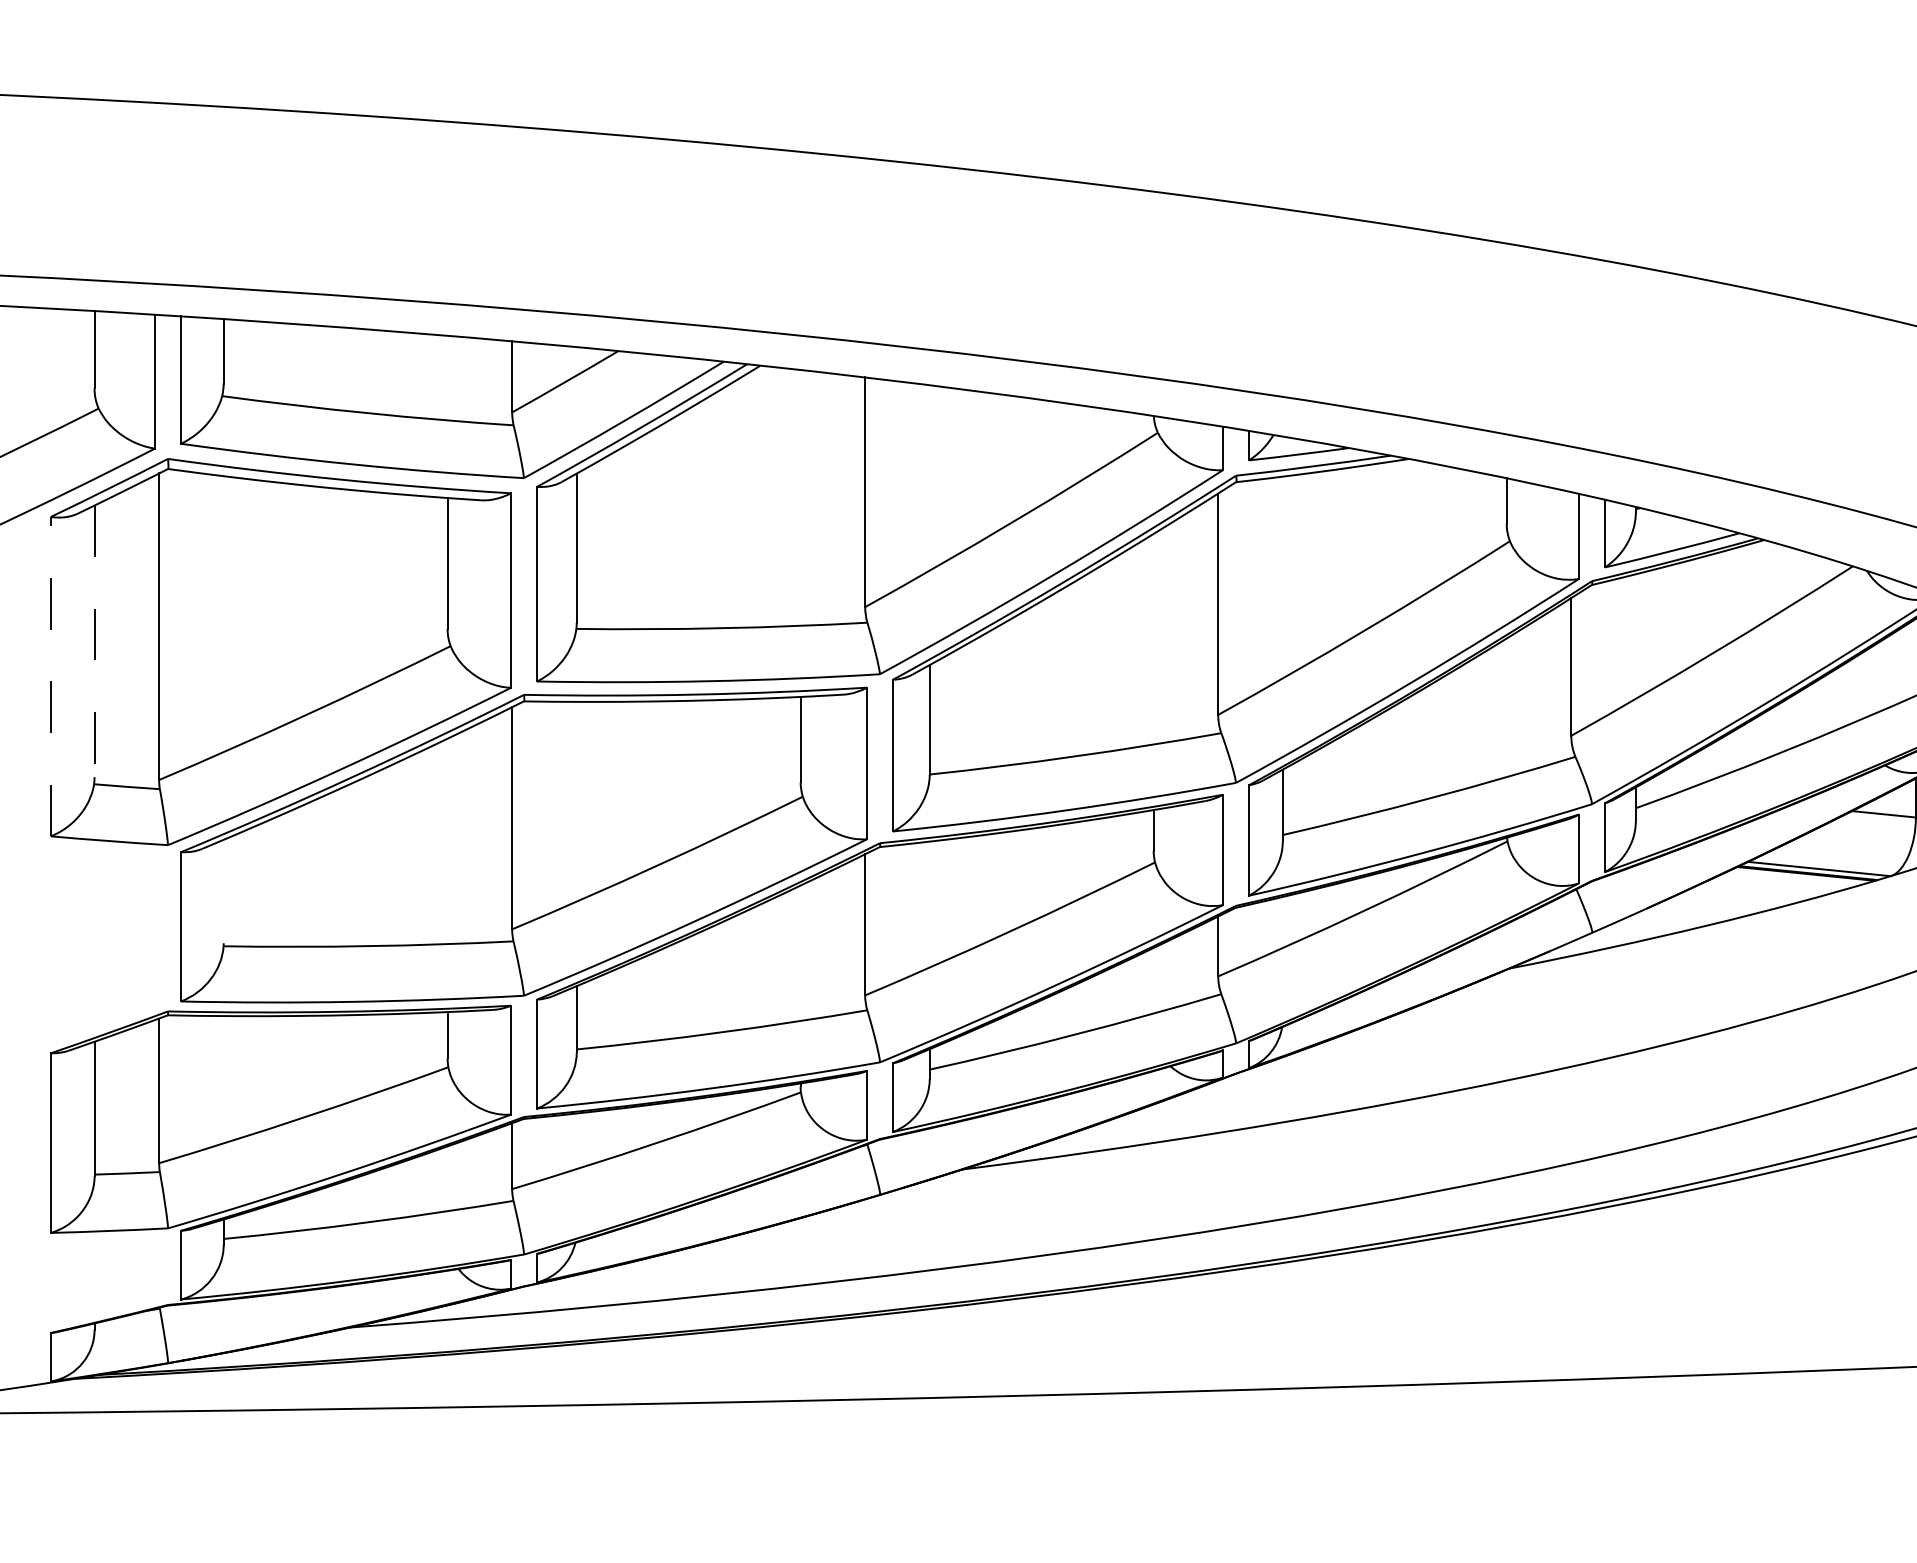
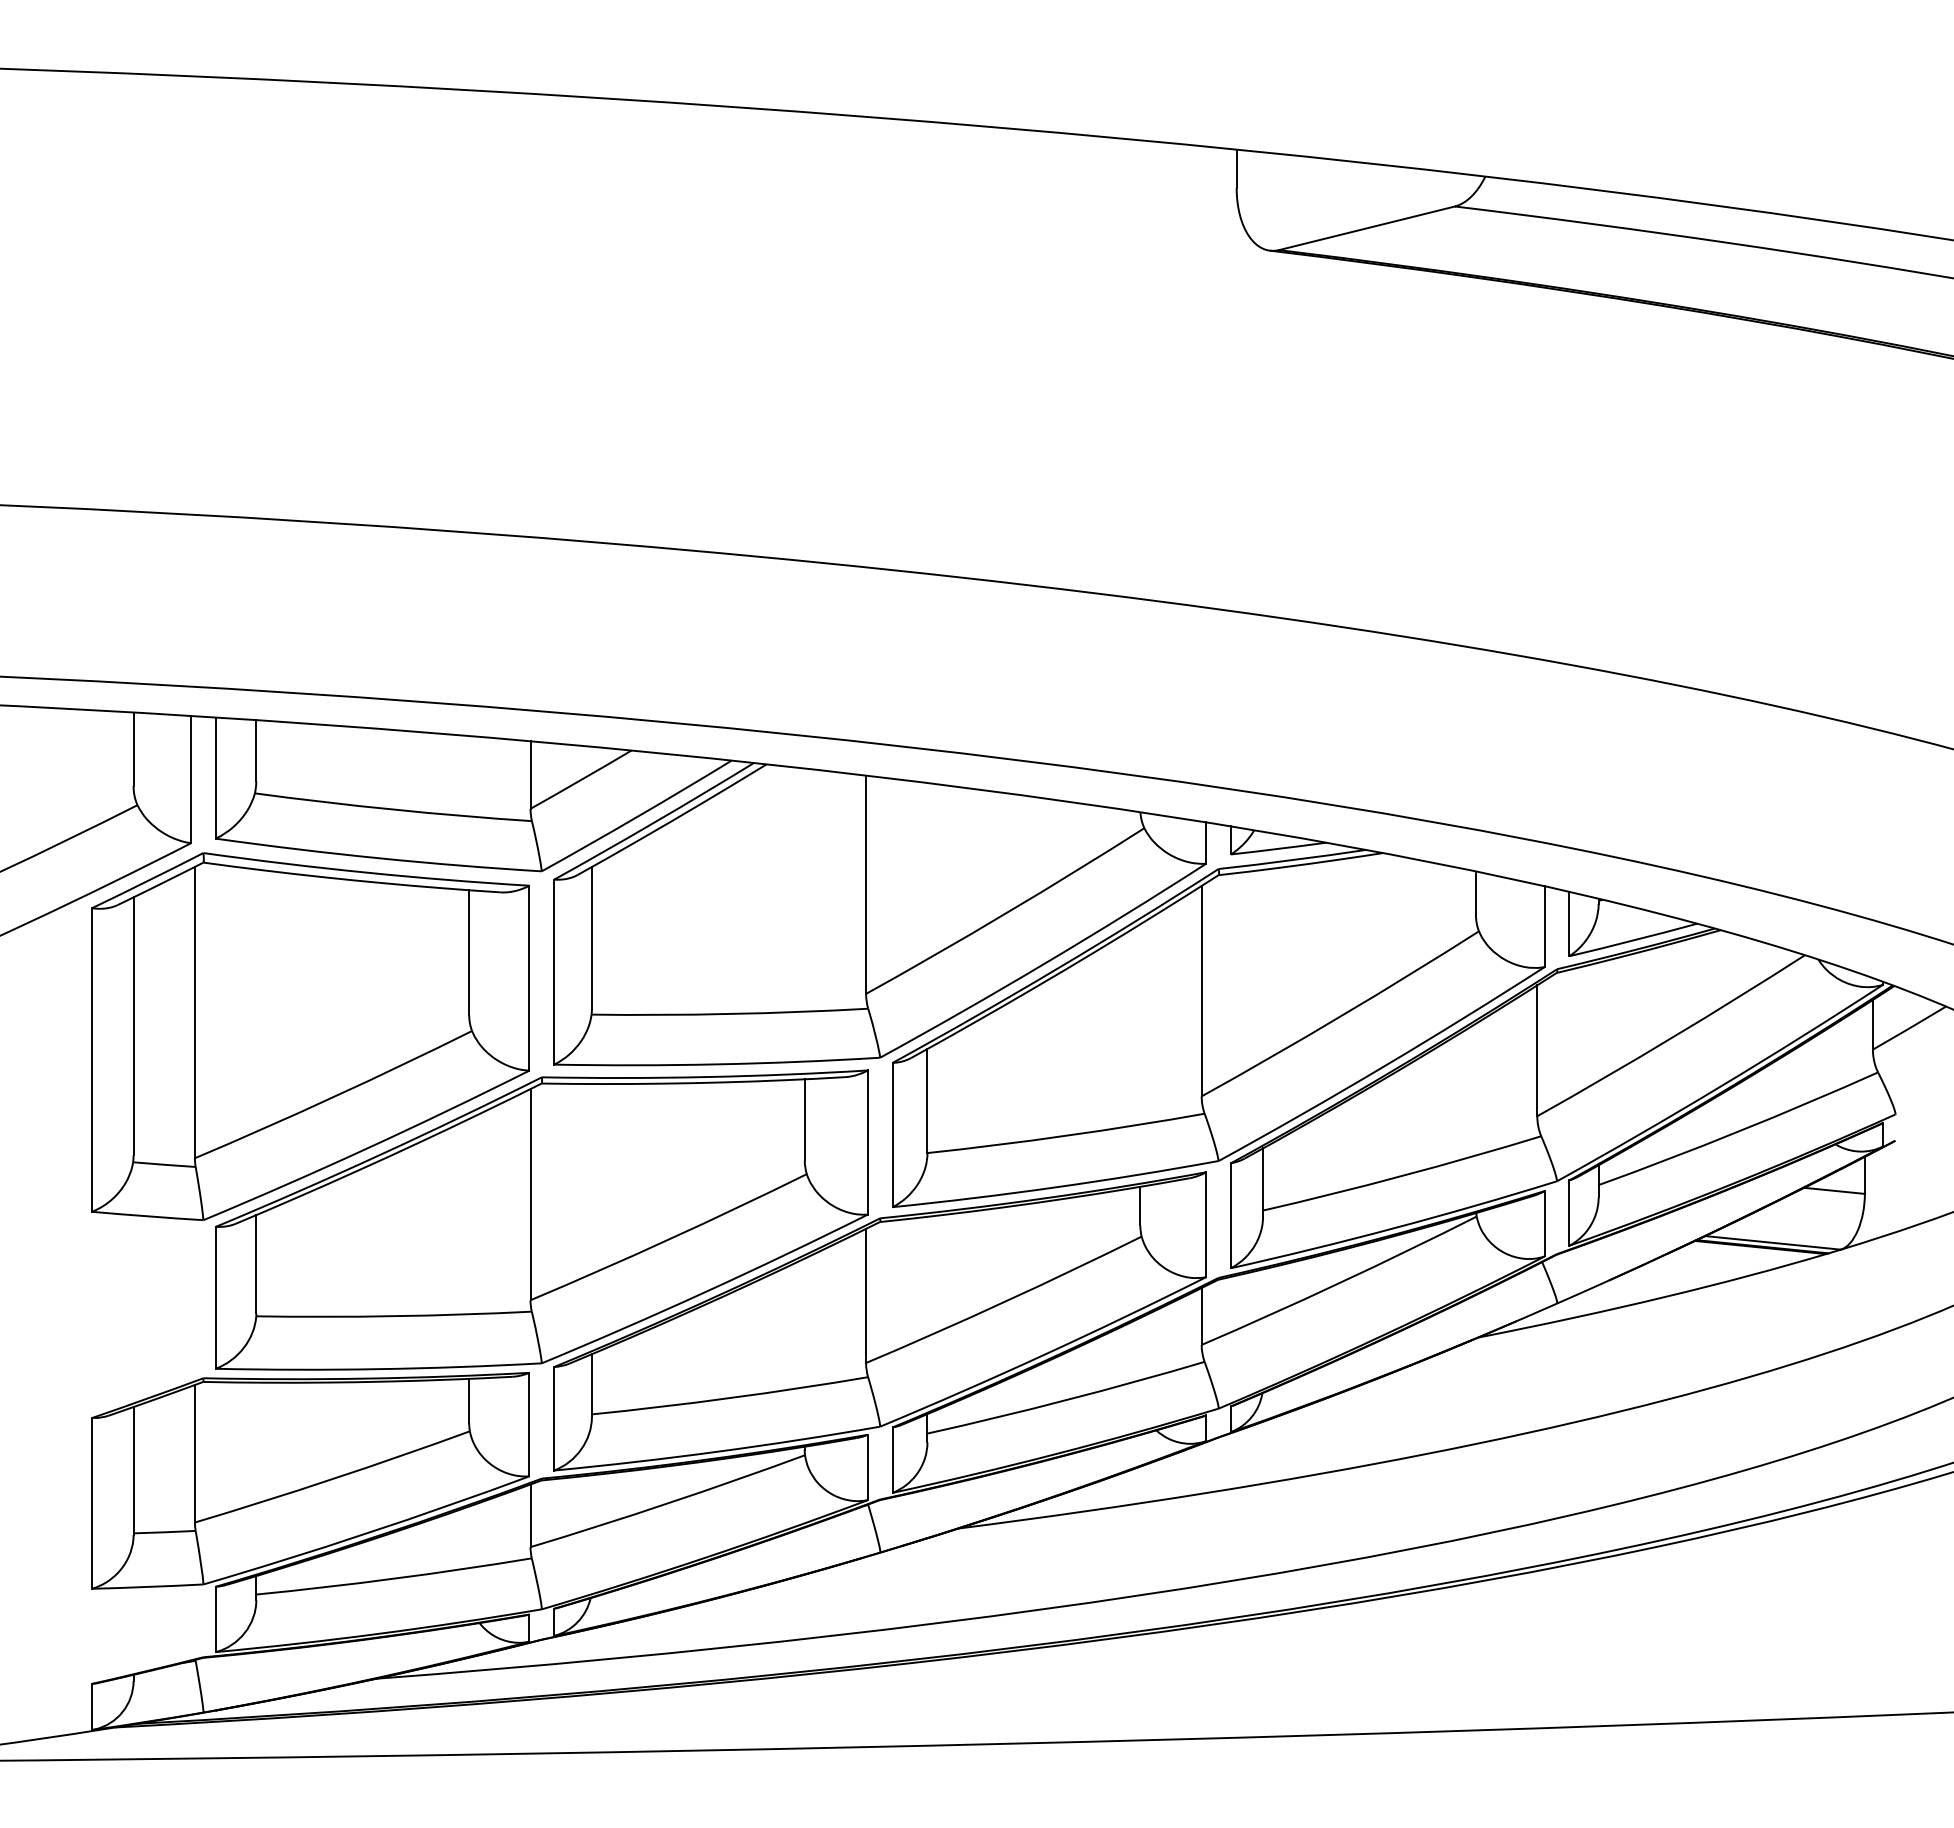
line: (94, 641) -> (133, 1026), dashed -> solid
line: (51, 677) -> (92, 1060), dashed -> solid
line: (223, 891) -> (256, 1264), added

